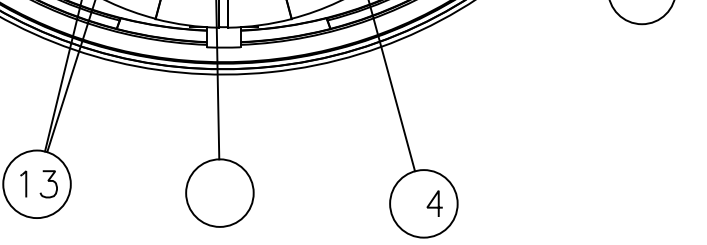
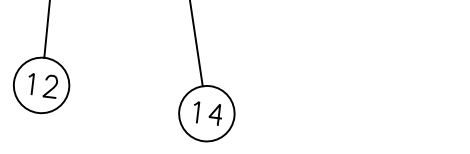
part: (206, 192) -> (30, 83), added
curve: (232, 195) -> (51, 88), added
part: (410, 203) -> (195, 112), added

